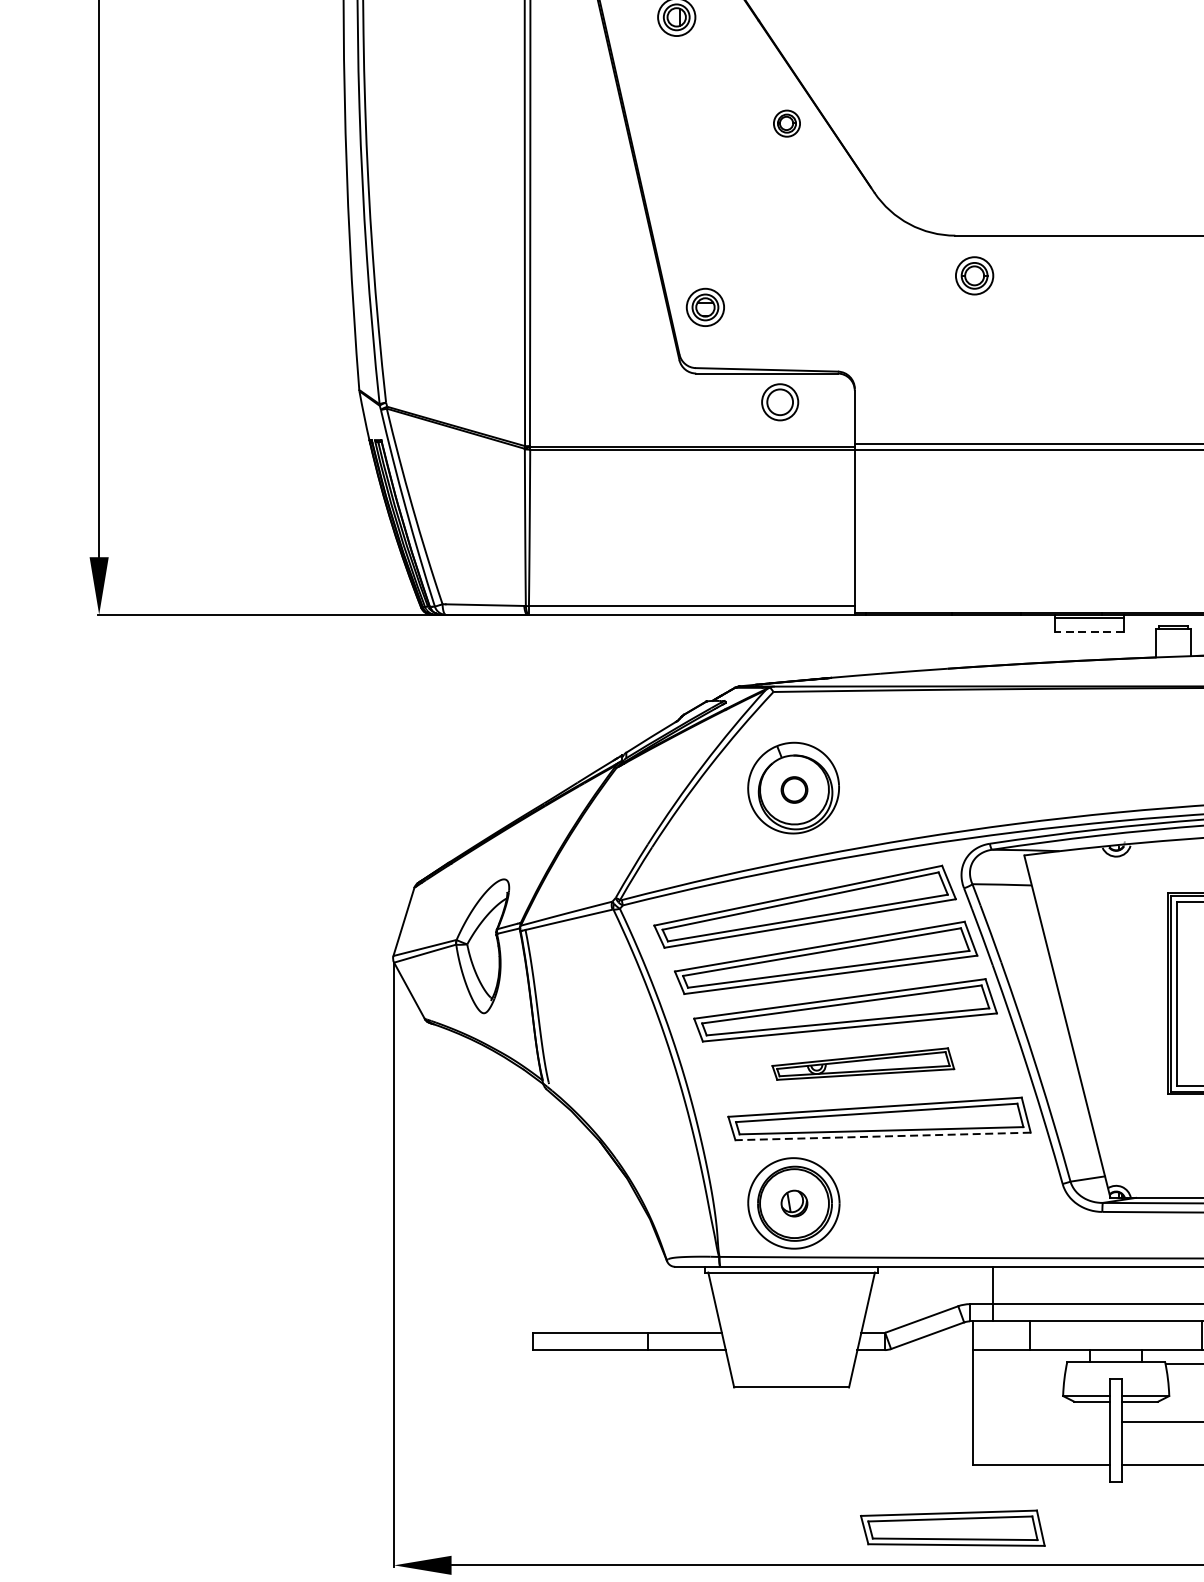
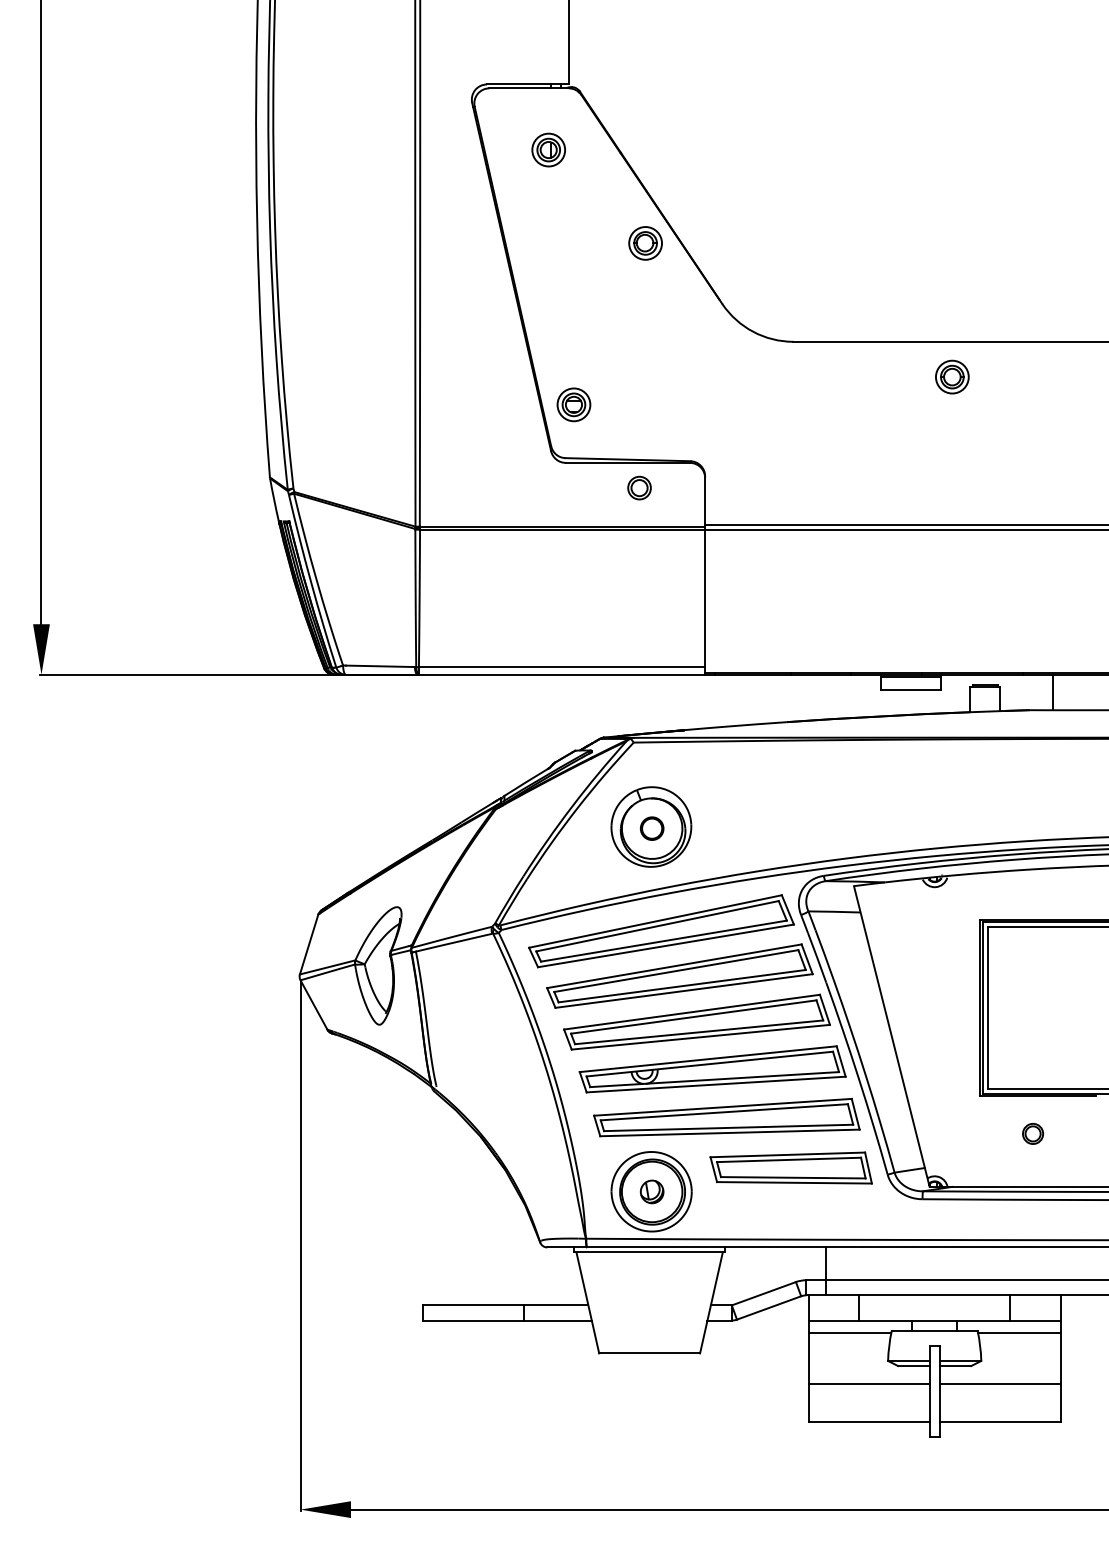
part: (786, 123) -> (645, 243), size x1.43
part: (974, 275) -> (952, 376), moved
part: (780, 401) -> (639, 487), size x0.71
line: (1088, 631) -> (910, 689), dashed -> solid
part: (863, 1064) -> (712, 1069), size x1.67
line: (882, 1135) -> (729, 1132), dashed -> solid
line: (1019, 1364) -> (849, 1333), added
line: (1040, 1421) -> (868, 1383), added
part: (952, 1527) -> (790, 1167), moved

